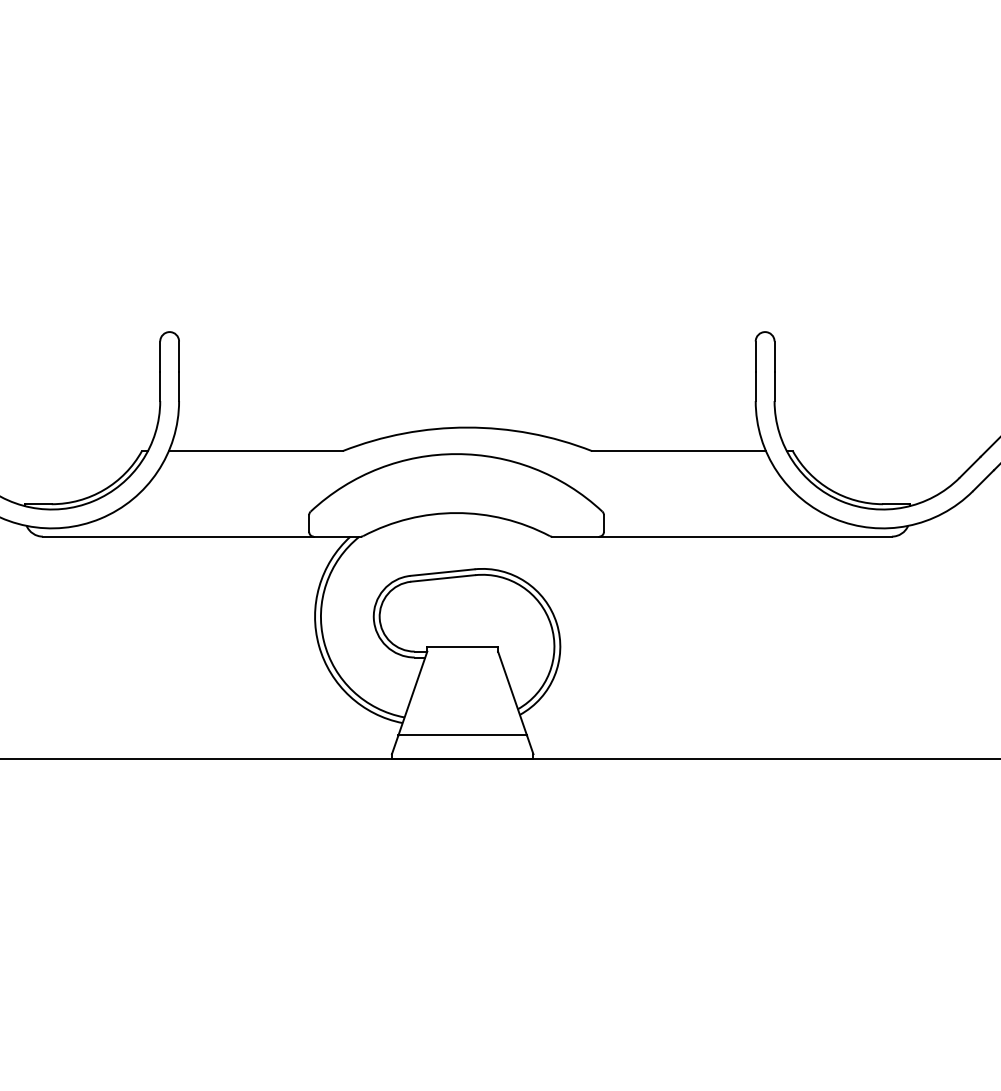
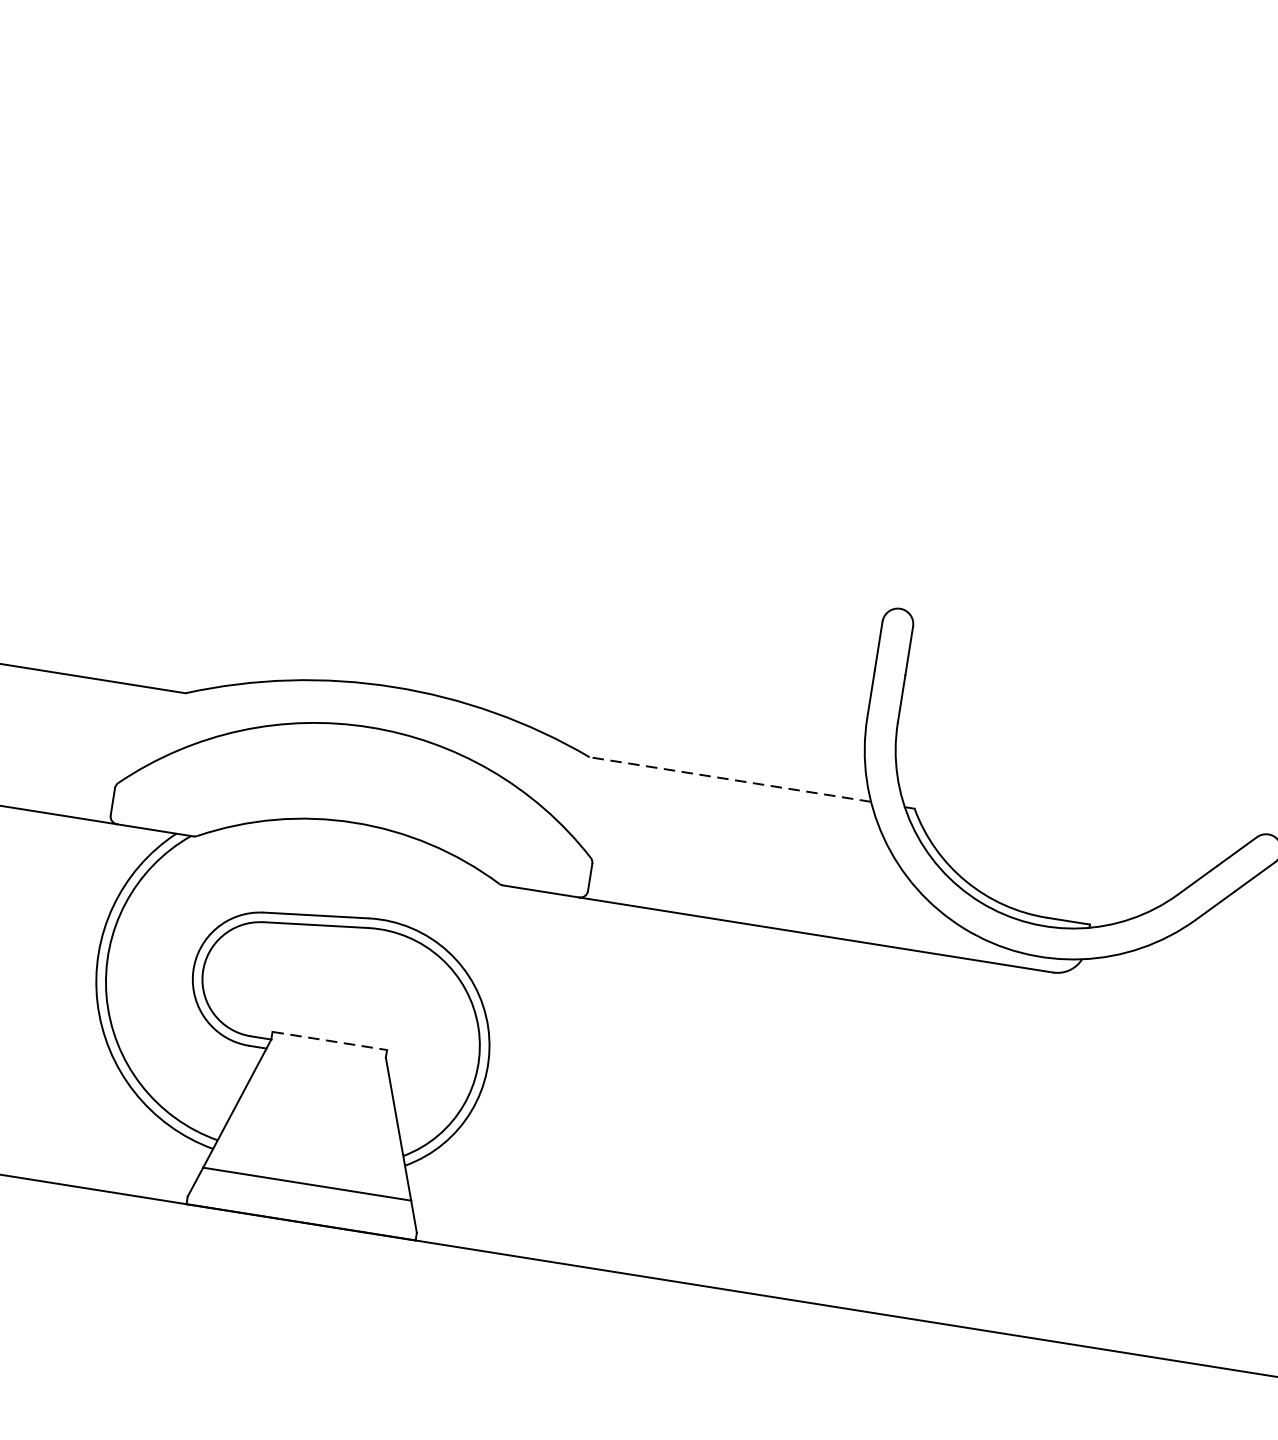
line: (679, 451) -> (730, 780), solid -> dashed
line: (463, 646) -> (331, 1040), solid -> dashed

